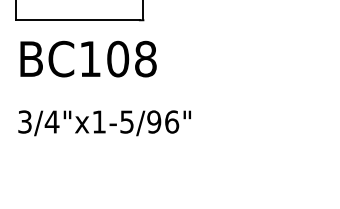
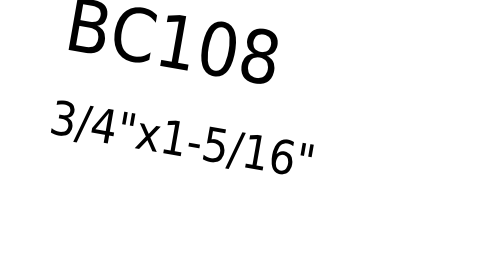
text: (154, 121) -> (256, 151), 3/4"x1-5/96" -> 3/4"x1-5/16"

